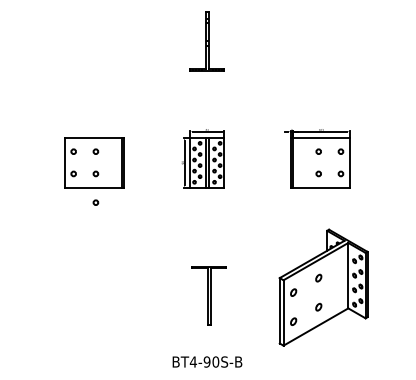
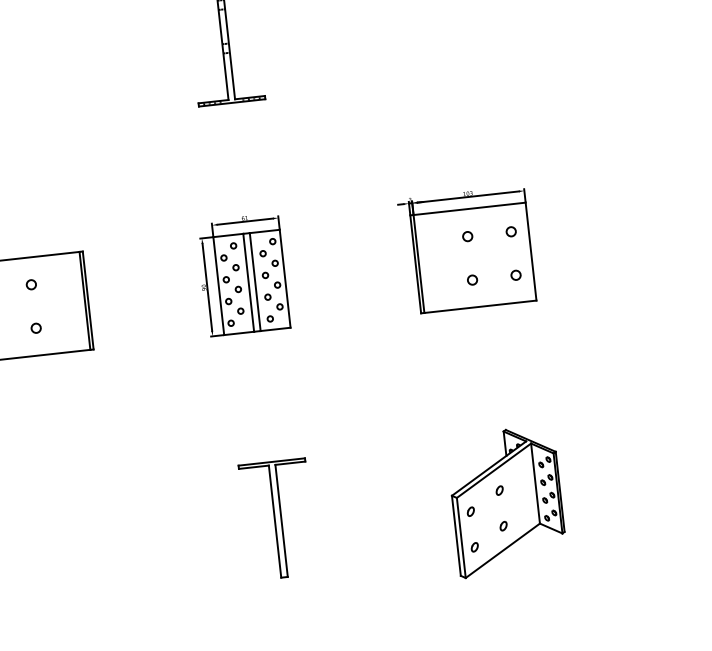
circle: (95, 202) -> (41, 384), removed
part: (323, 287) -> (506, 501), size x0.62
part: (208, 295) -> (276, 518), moved

